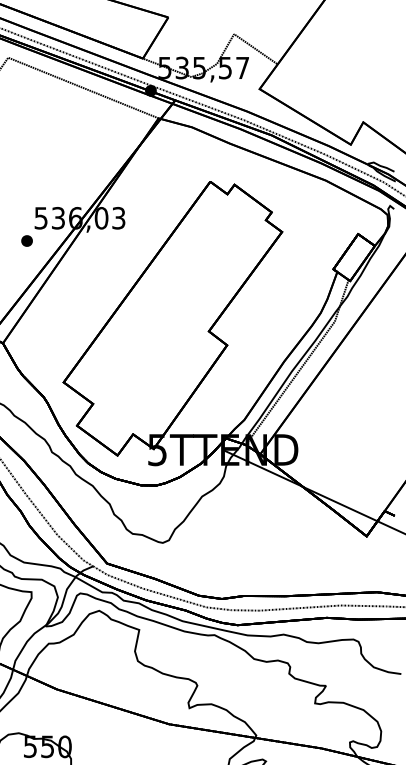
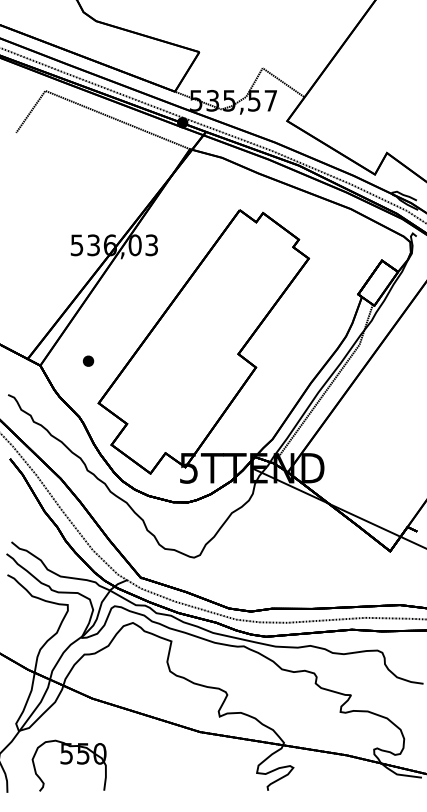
part: (27, 240) -> (88, 360), moved

